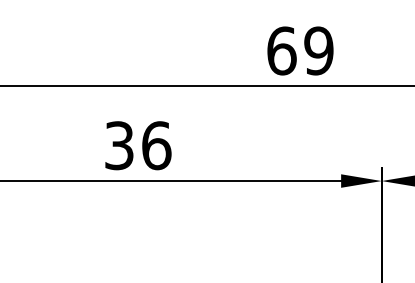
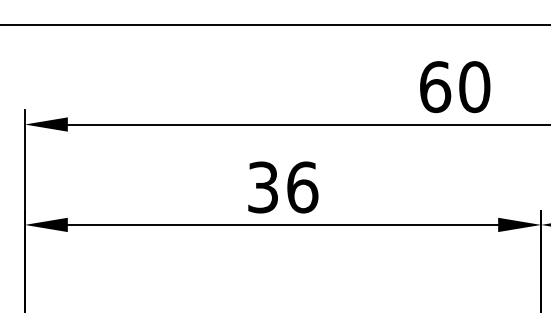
text: (318, 51) -> (474, 87), 69 -> 60

